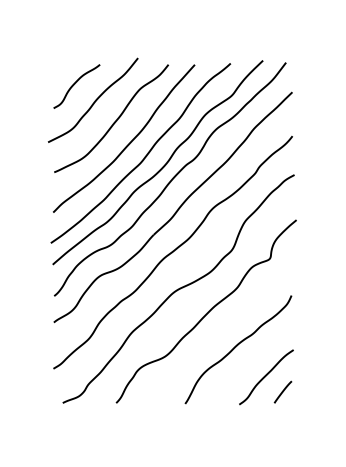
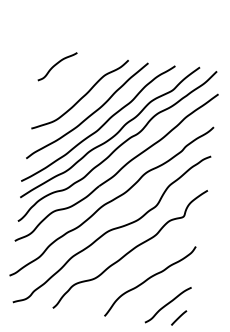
curve: (94, 100) -> (69, 79), removed

